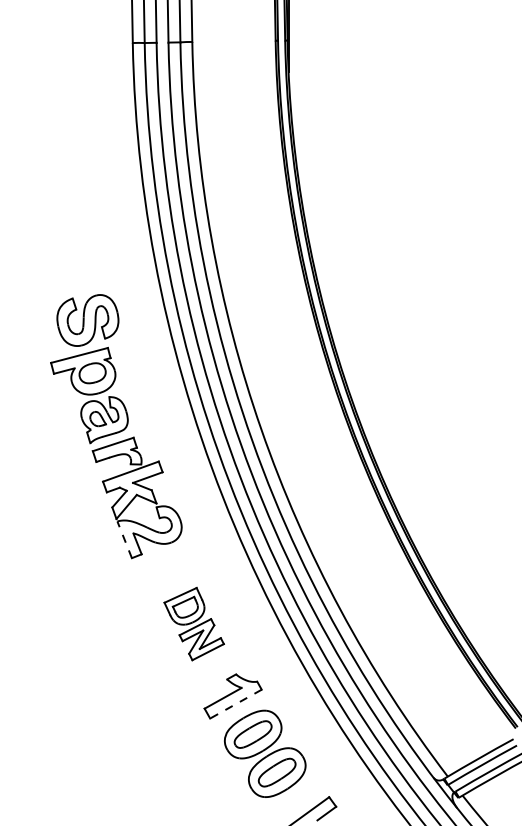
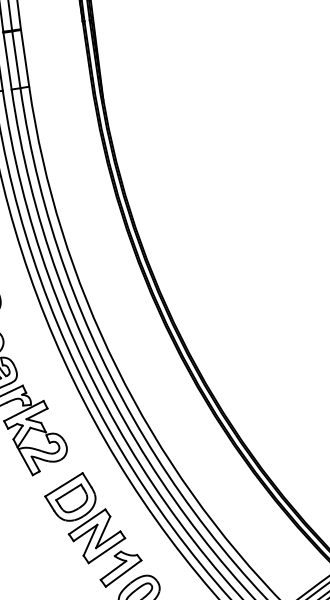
line: (124, 539) -> (25, 461), dashed -> solid
part: (193, 623) -> (84, 517), size x1.67
line: (235, 704) -> (123, 573), dashed -> solid

